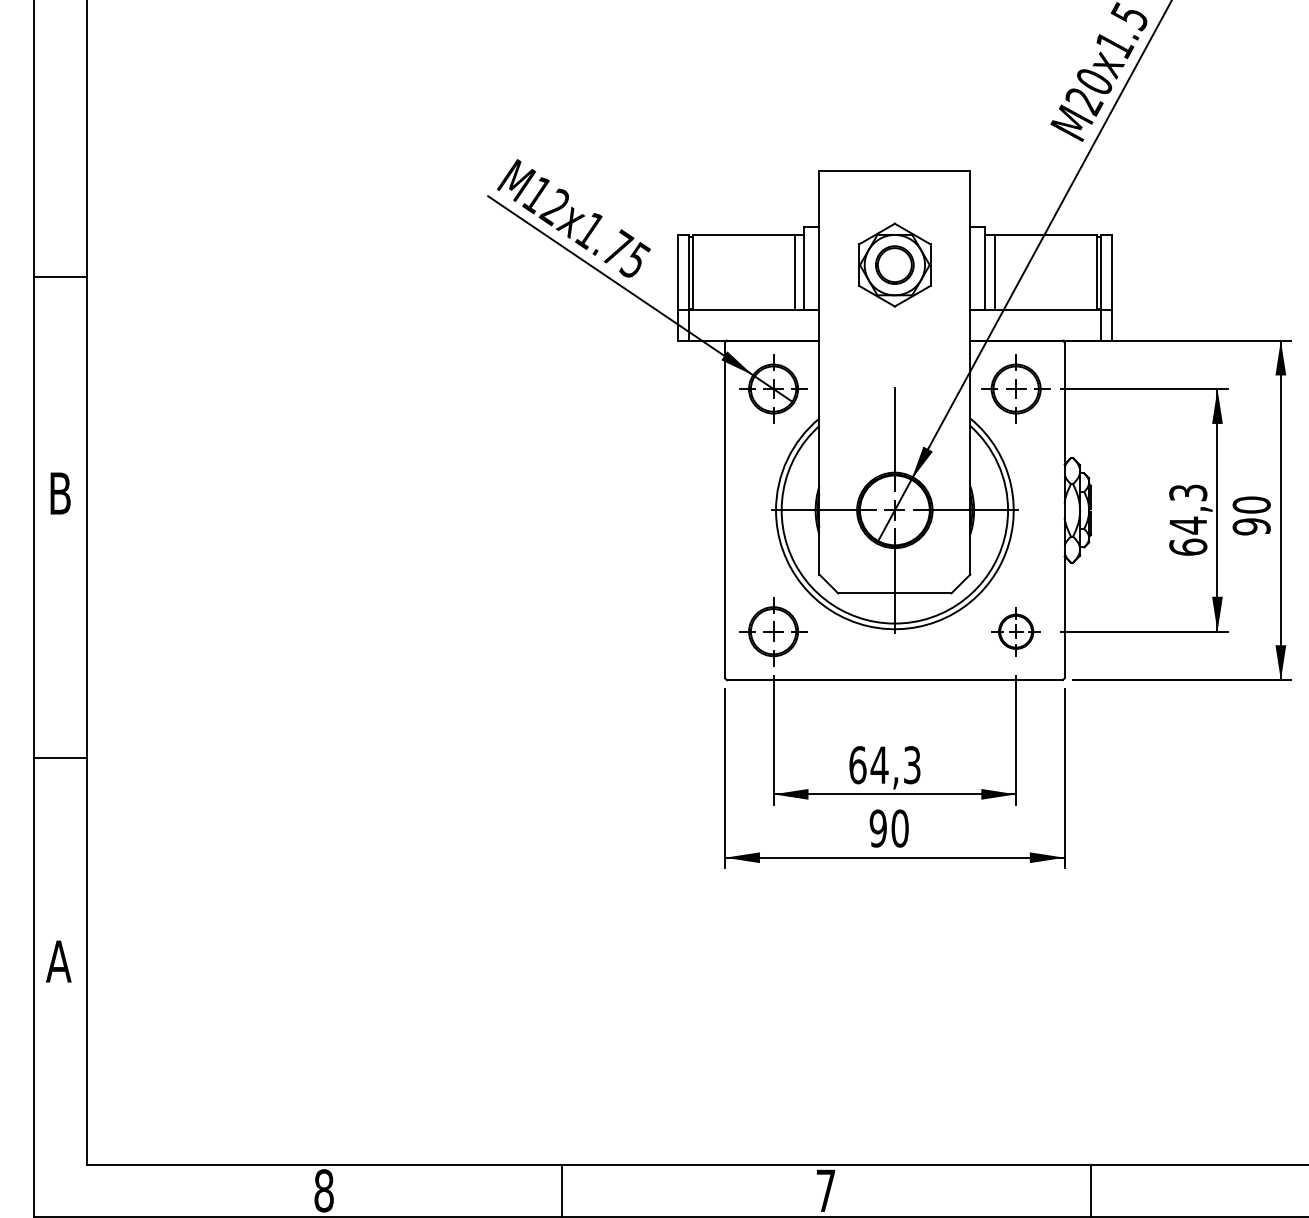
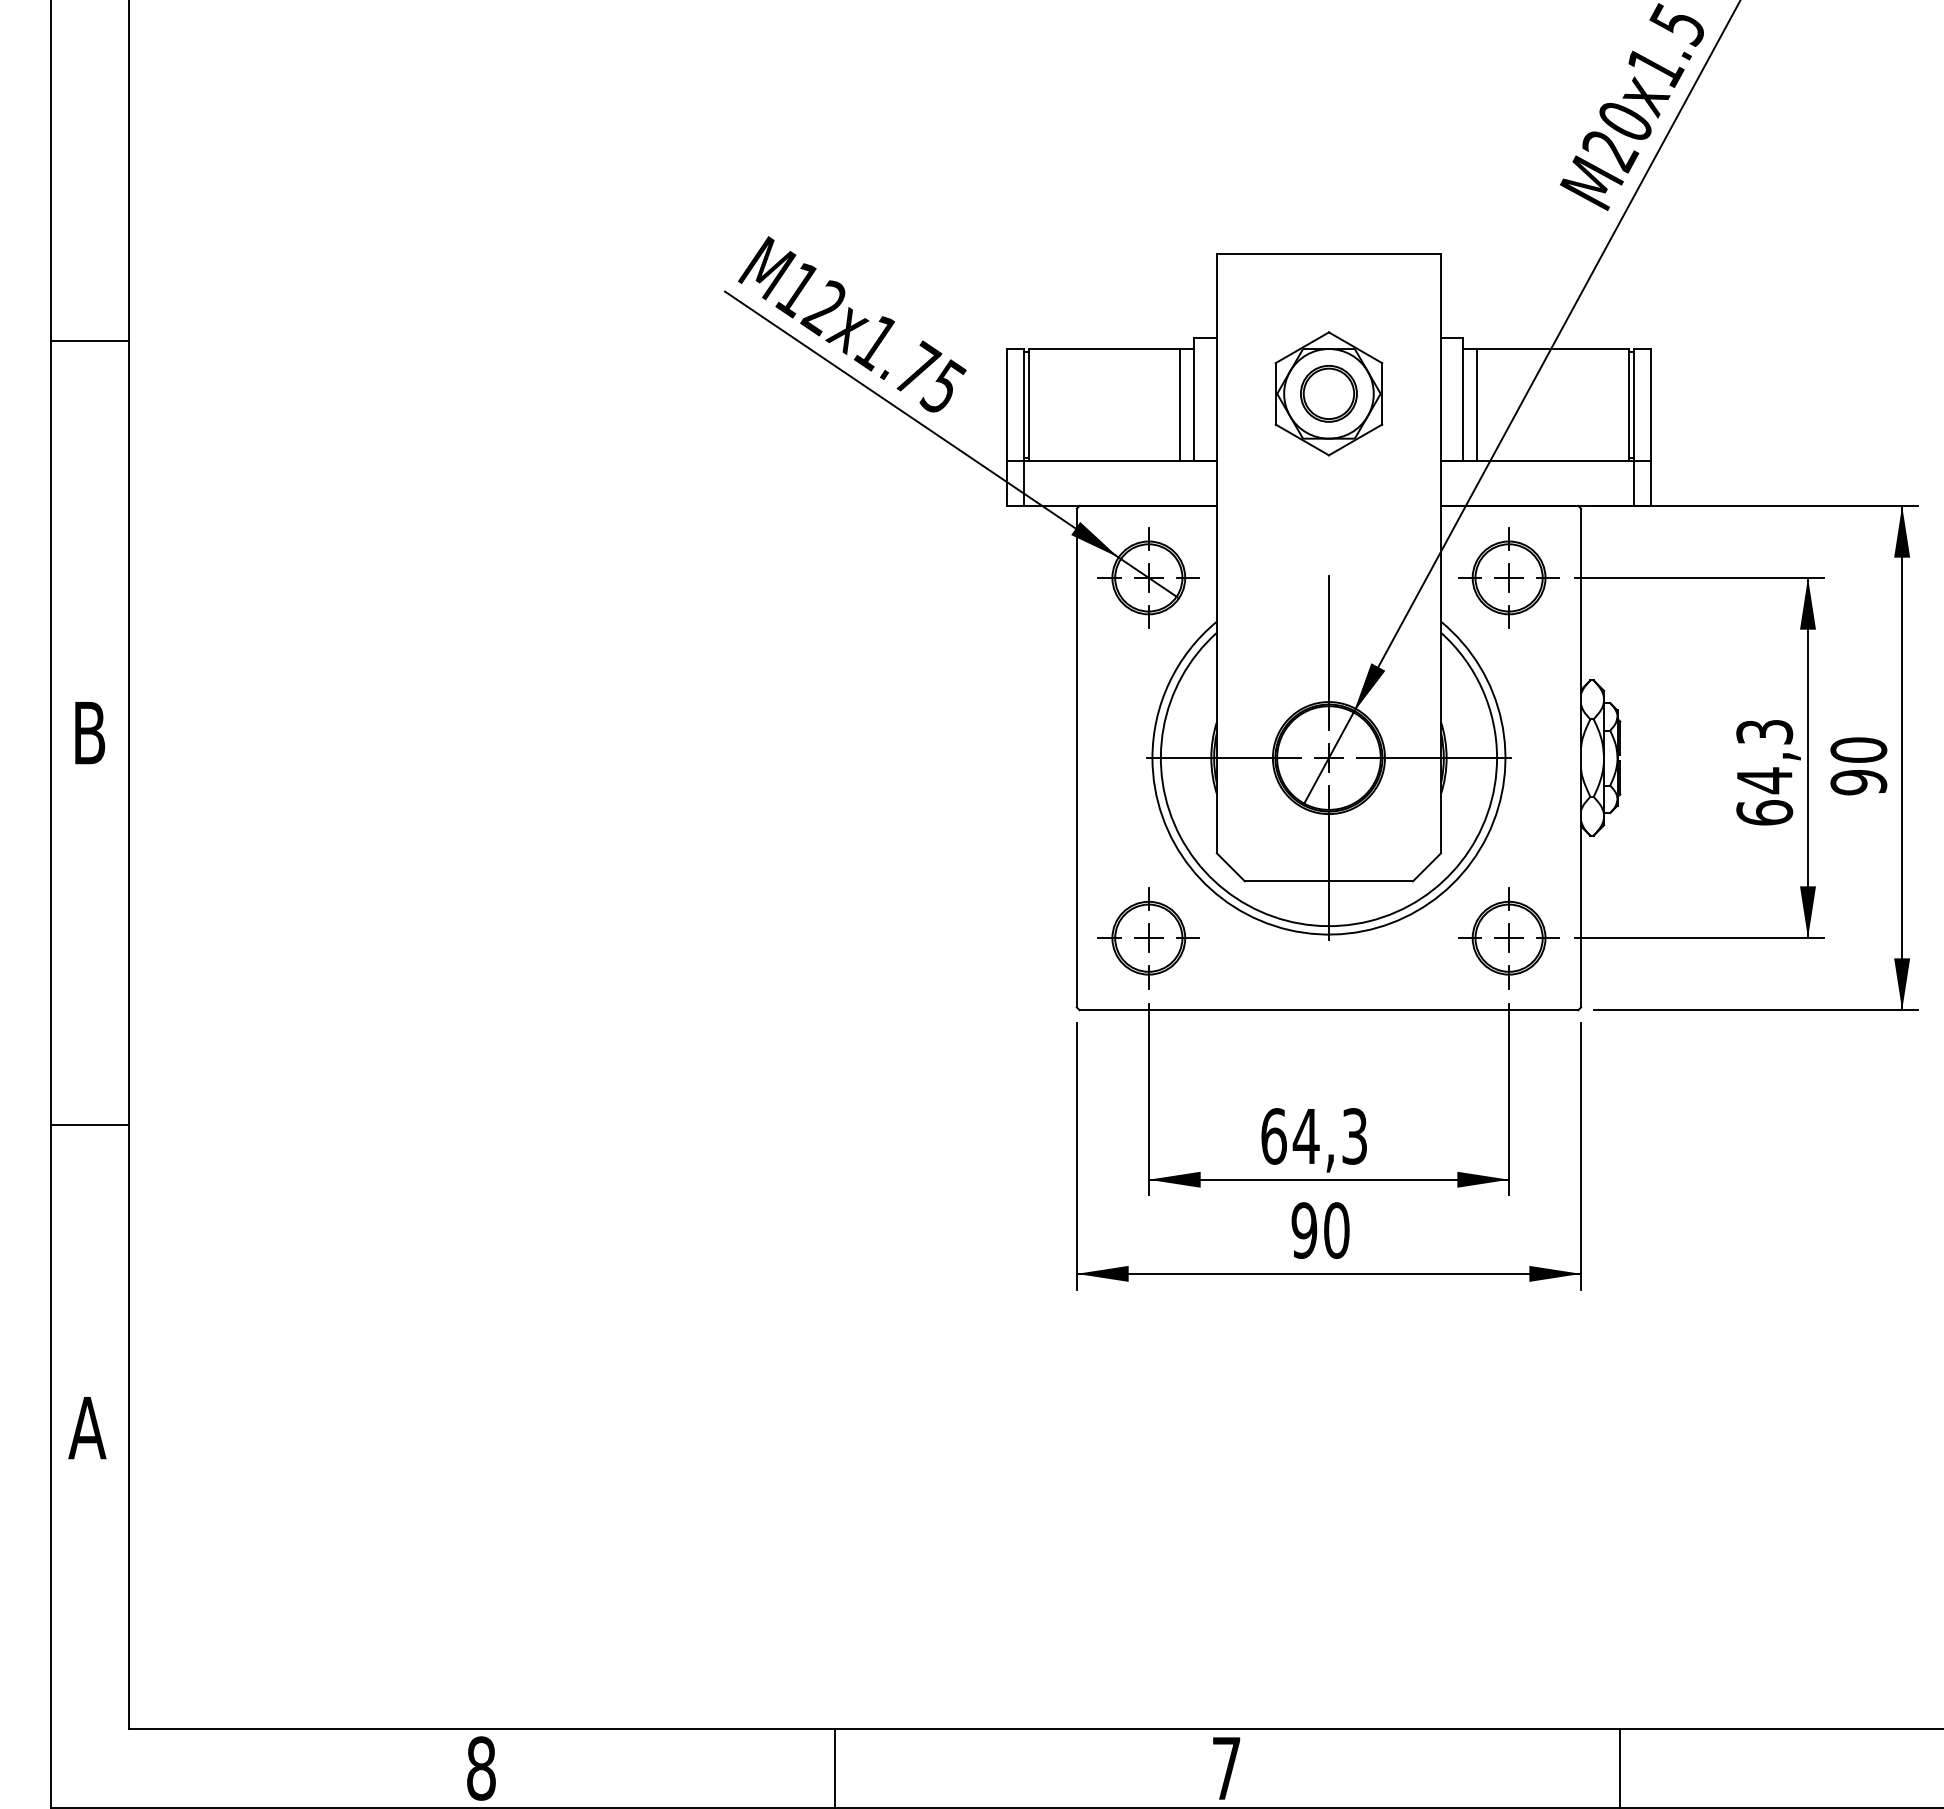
line: (60, 276) -> (89, 340), moved
part: (1015, 631) -> (1508, 937), size x1.43

